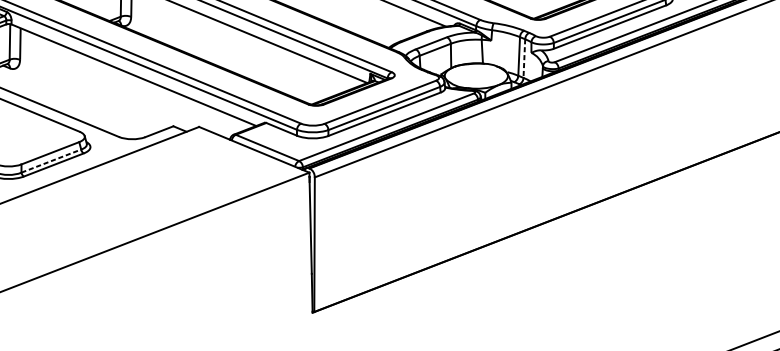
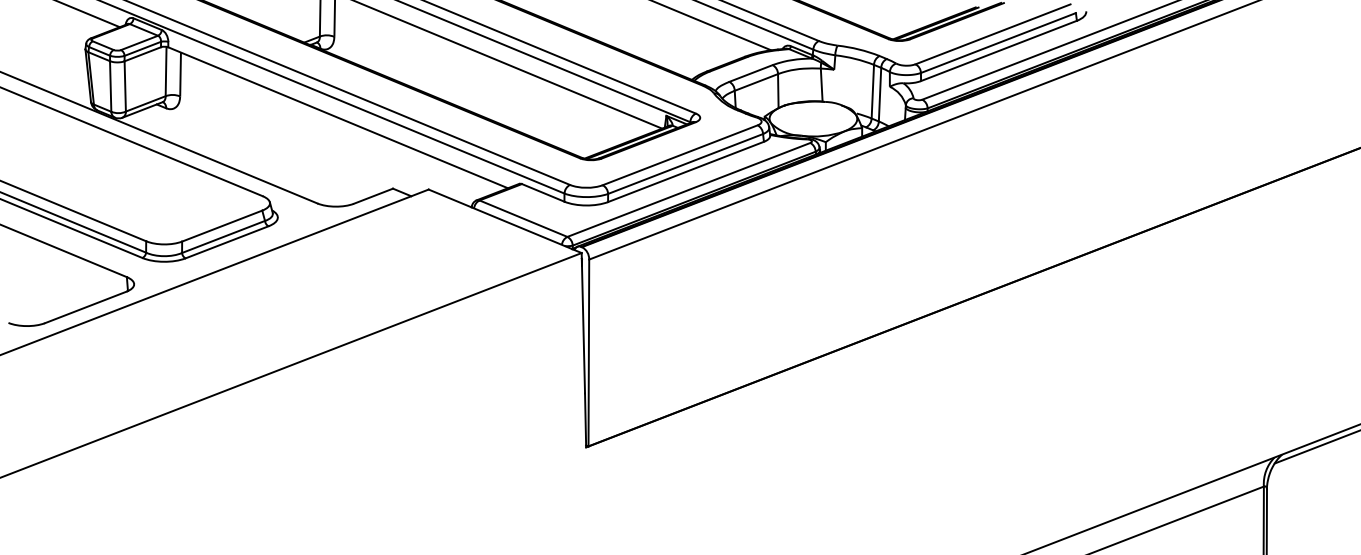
line: (524, 58) -> (880, 94), dashed -> solid
line: (52, 160) -> (224, 236), dashed -> solid

